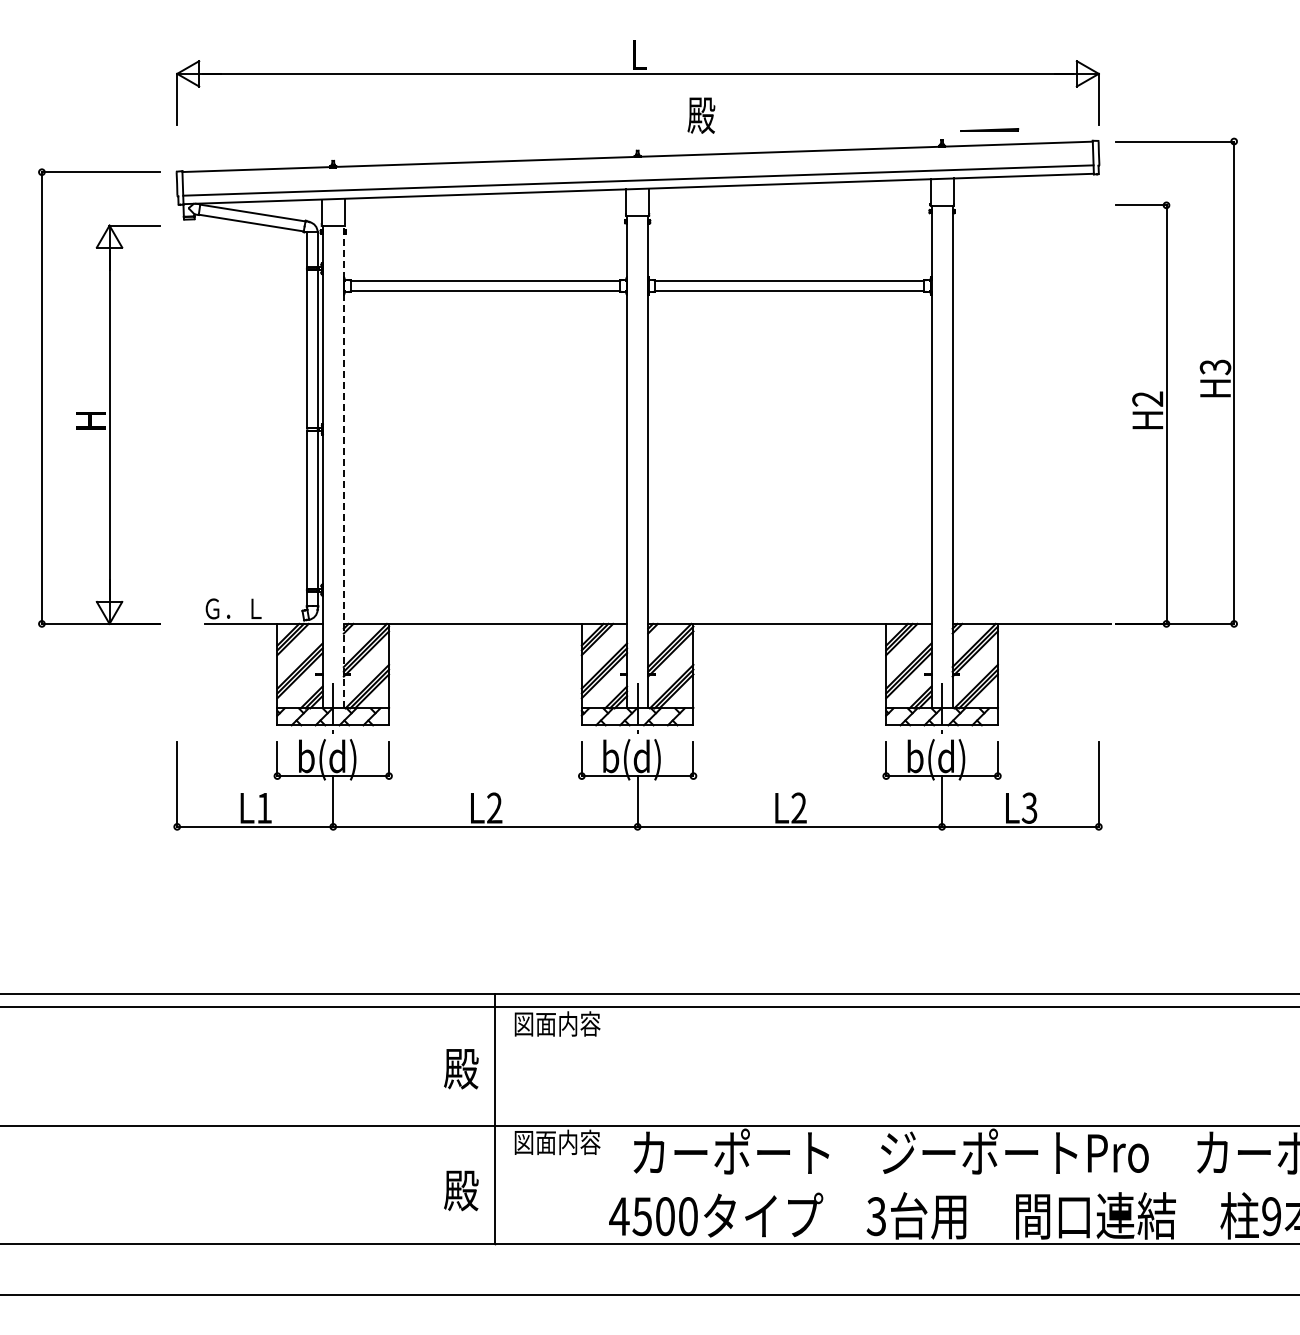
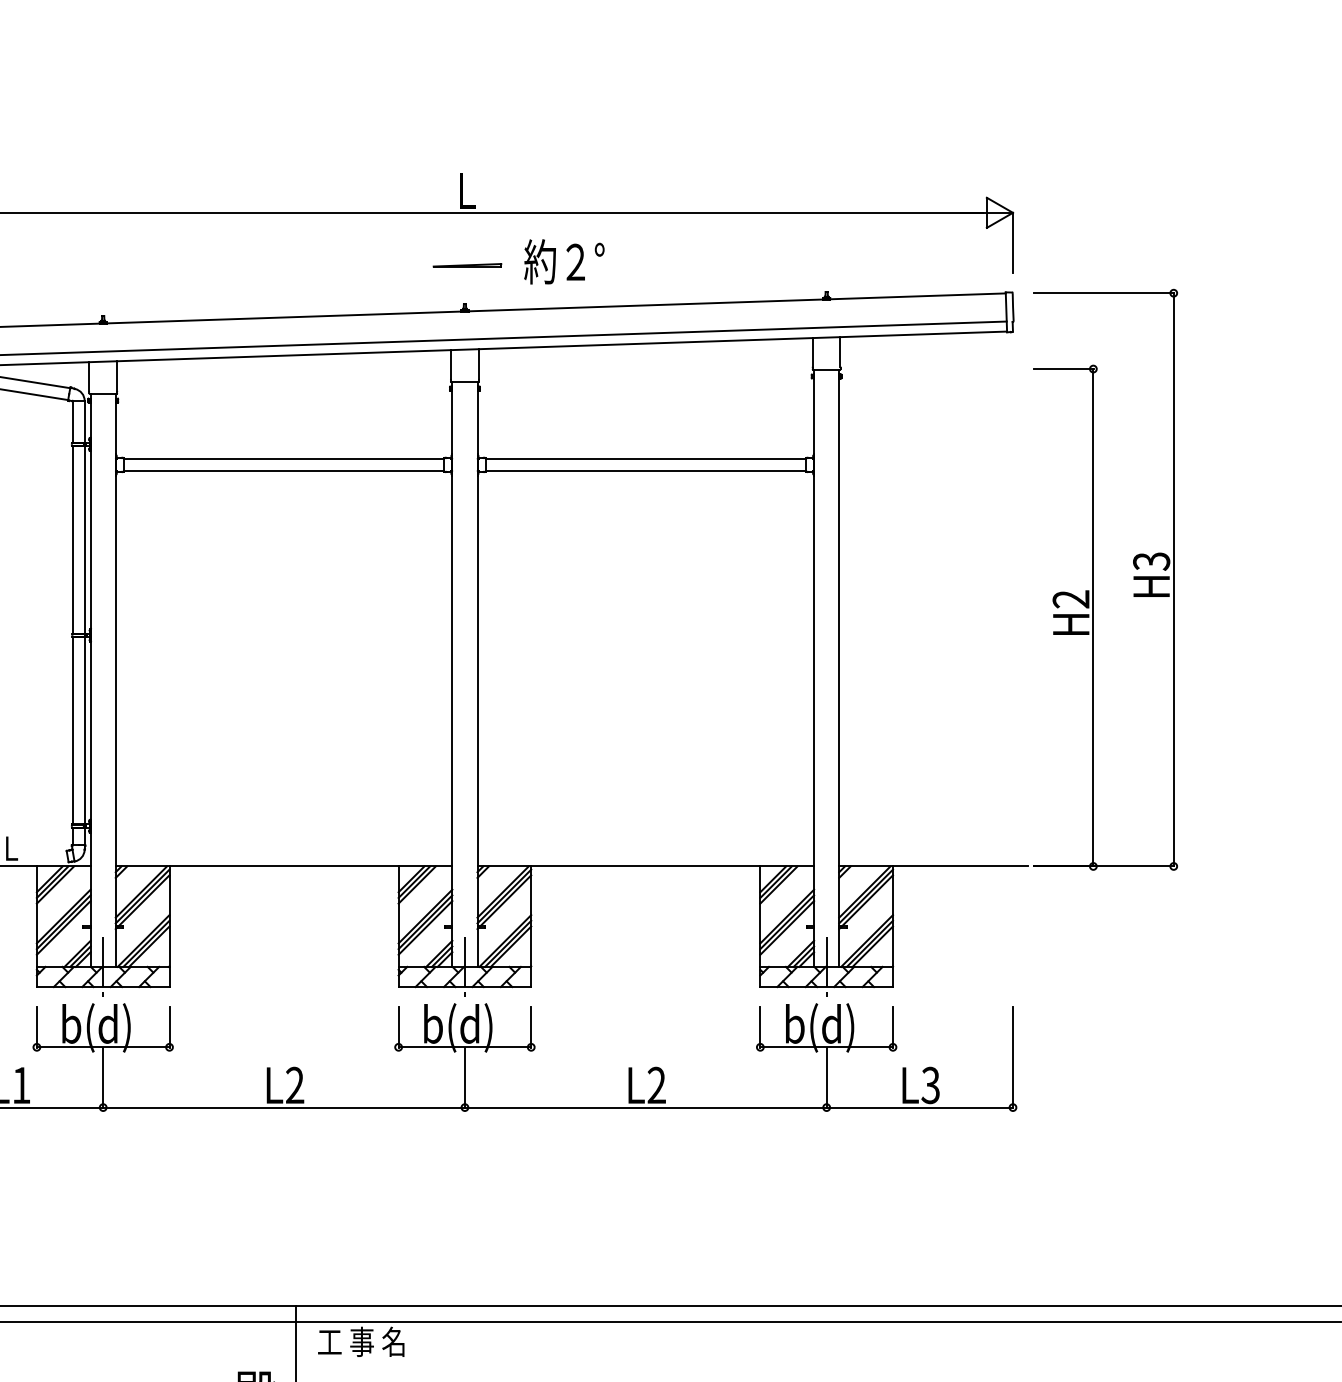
text: (721, 115) -> (564, 262), 殿 -> 約２°
line: (989, 129) -> (467, 264), moved
line: (343, 466) -> (115, 679), dashed -> solid
text: (557, 1023) -> (369, 1341), 図面内容 -> 工 事 名

